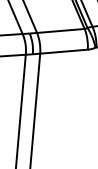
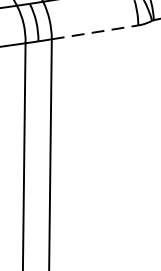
line: (64, 51) -> (95, 31), solid -> dashed

